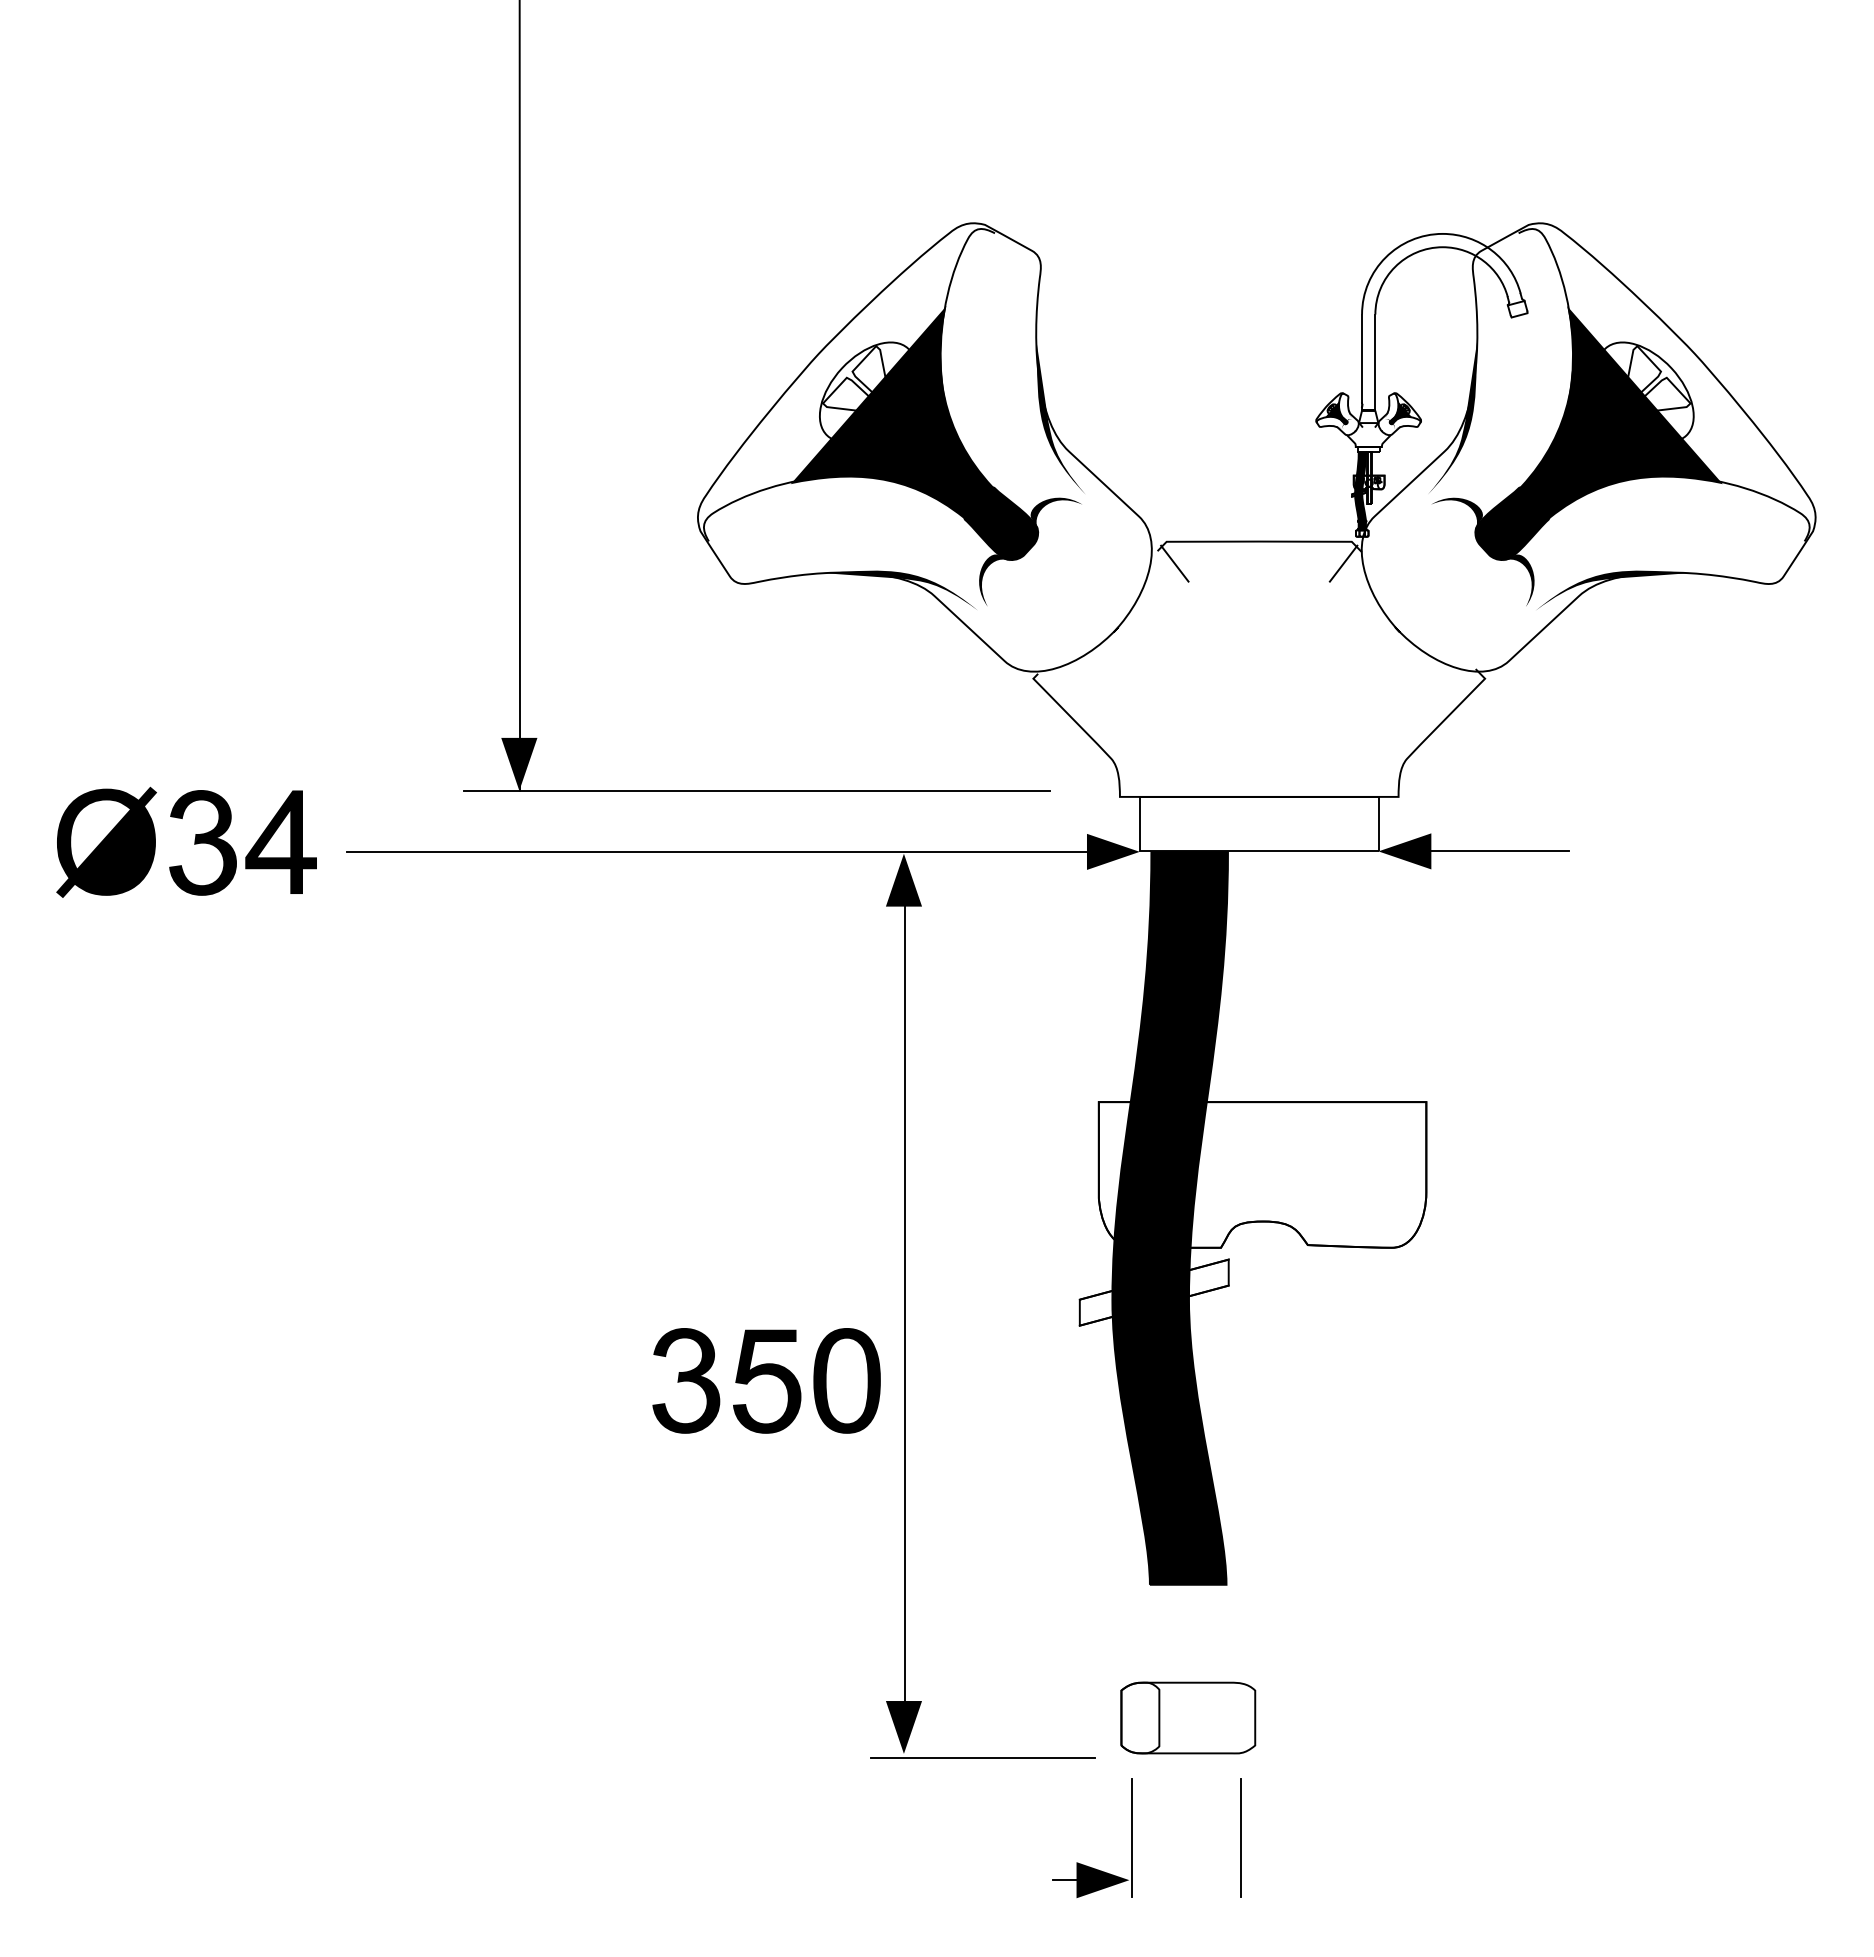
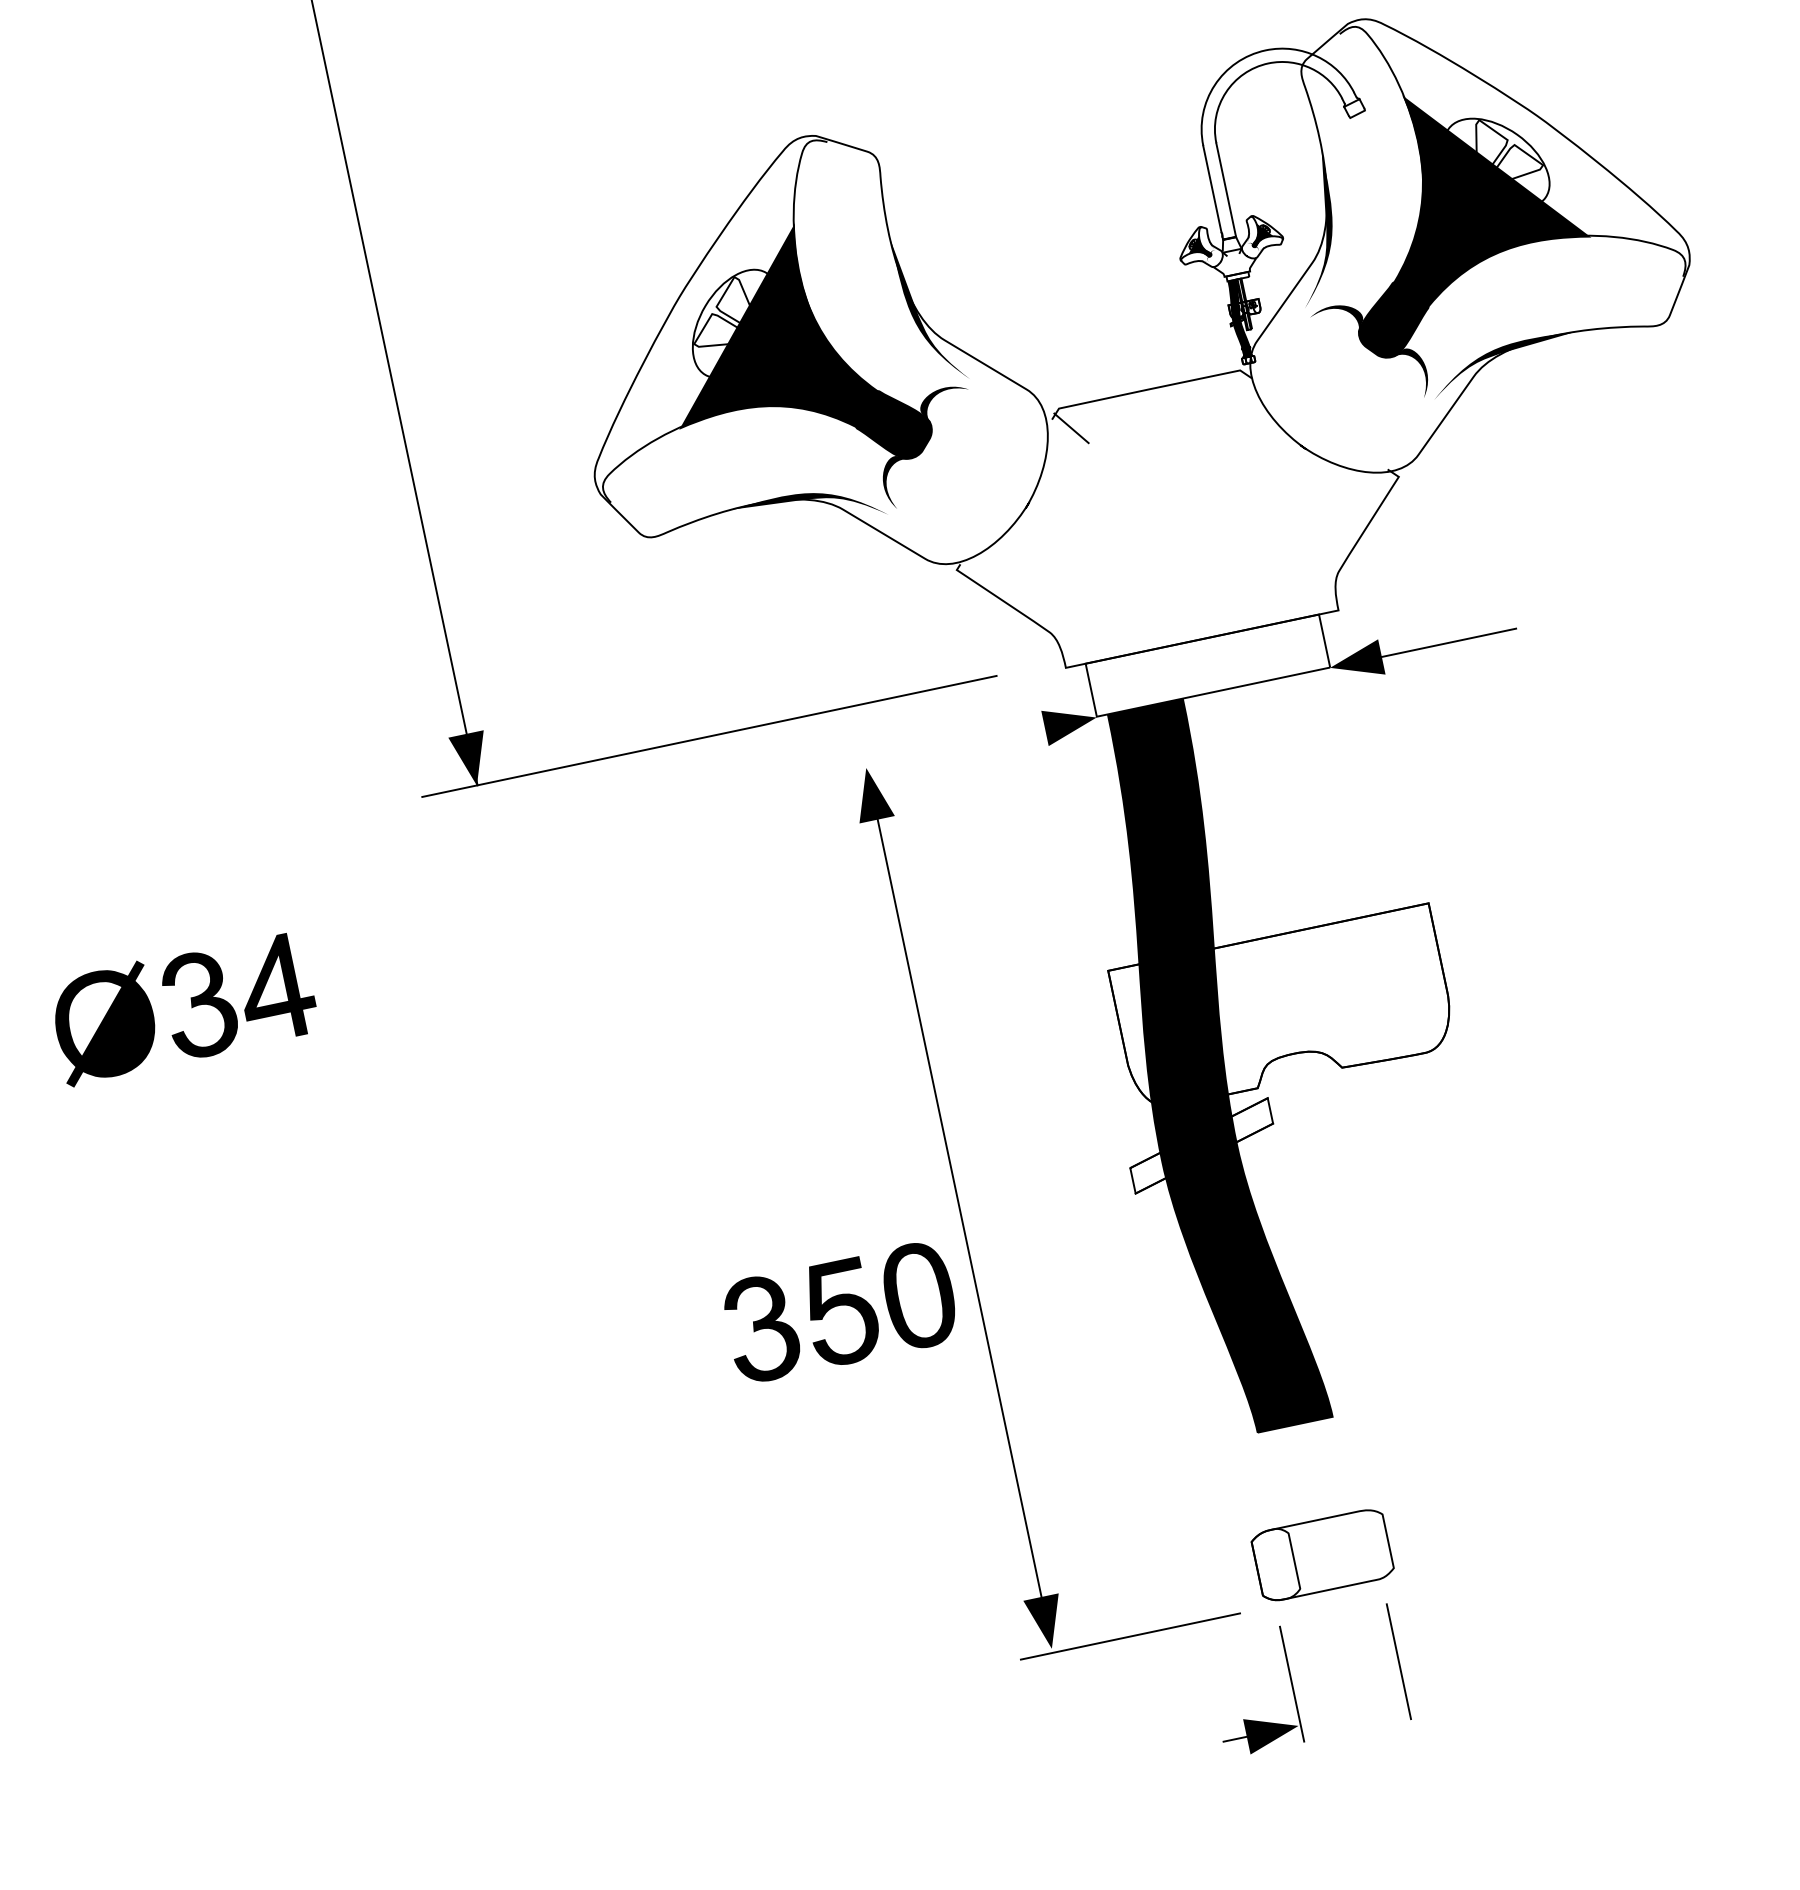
line: (1343, 563) -> (1236, 393), removed
part: (194, 841) -> (191, 1005), moved
line: (719, 851) -> (685, 803), removed

